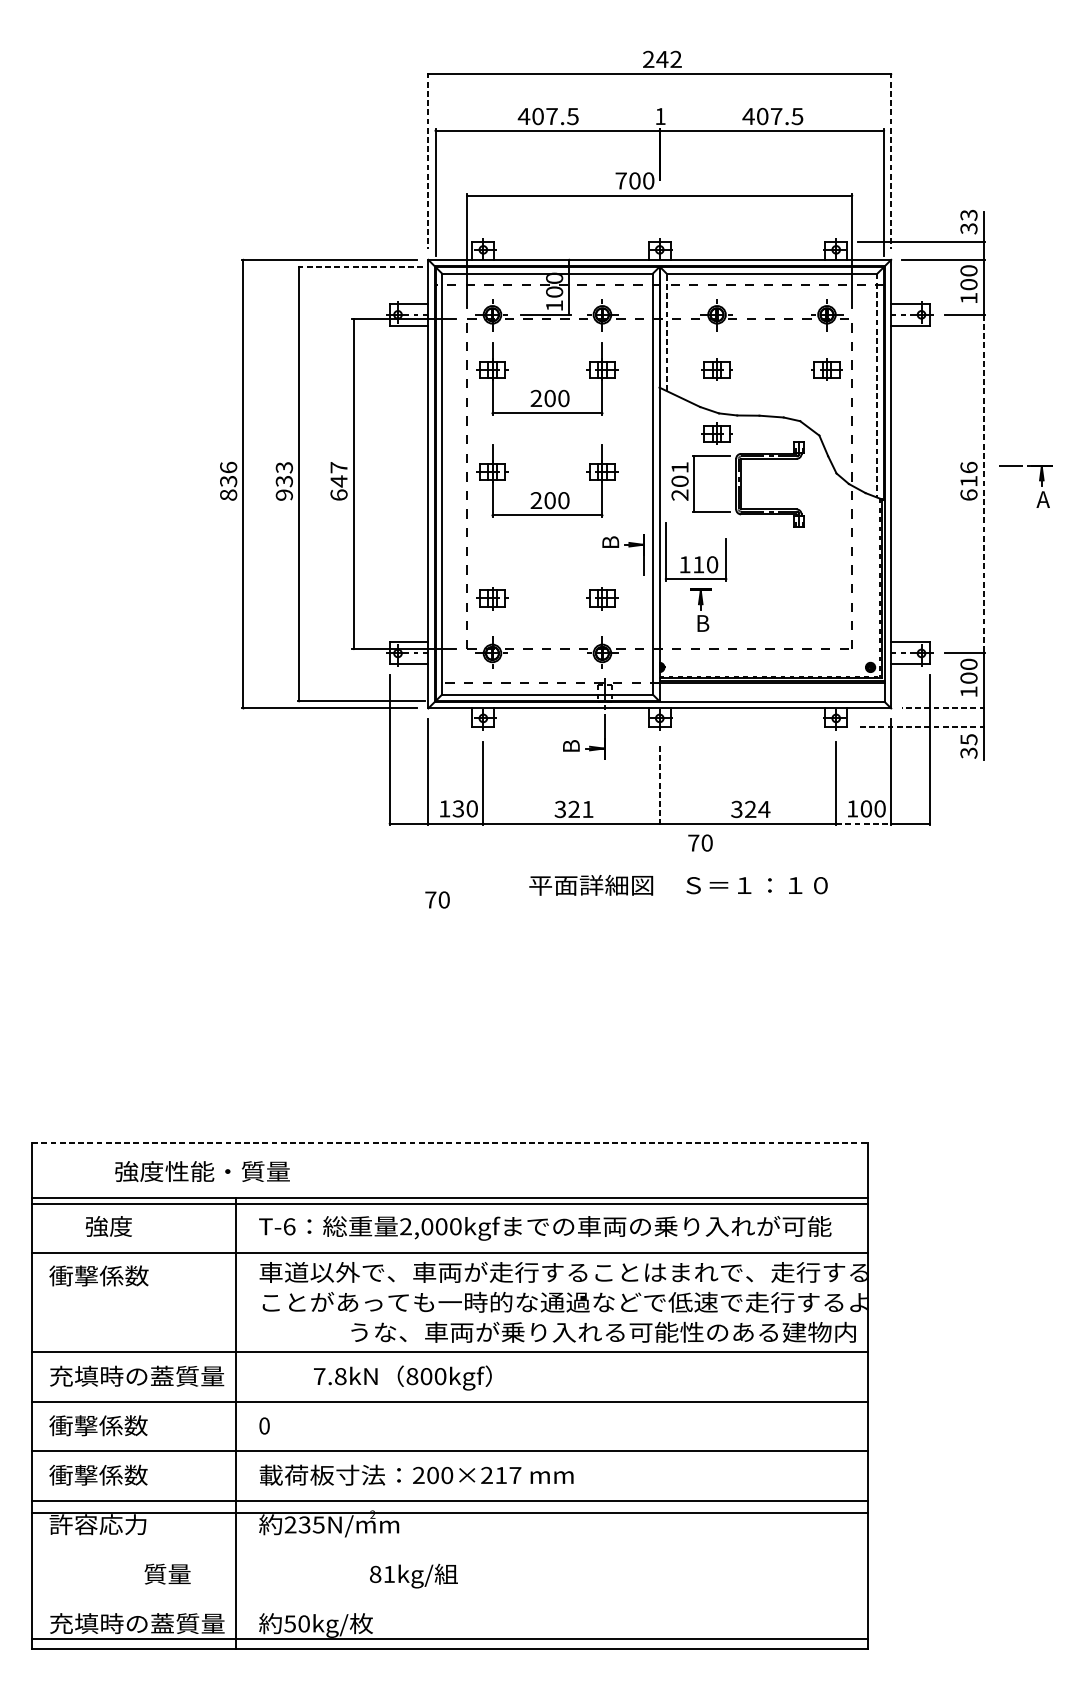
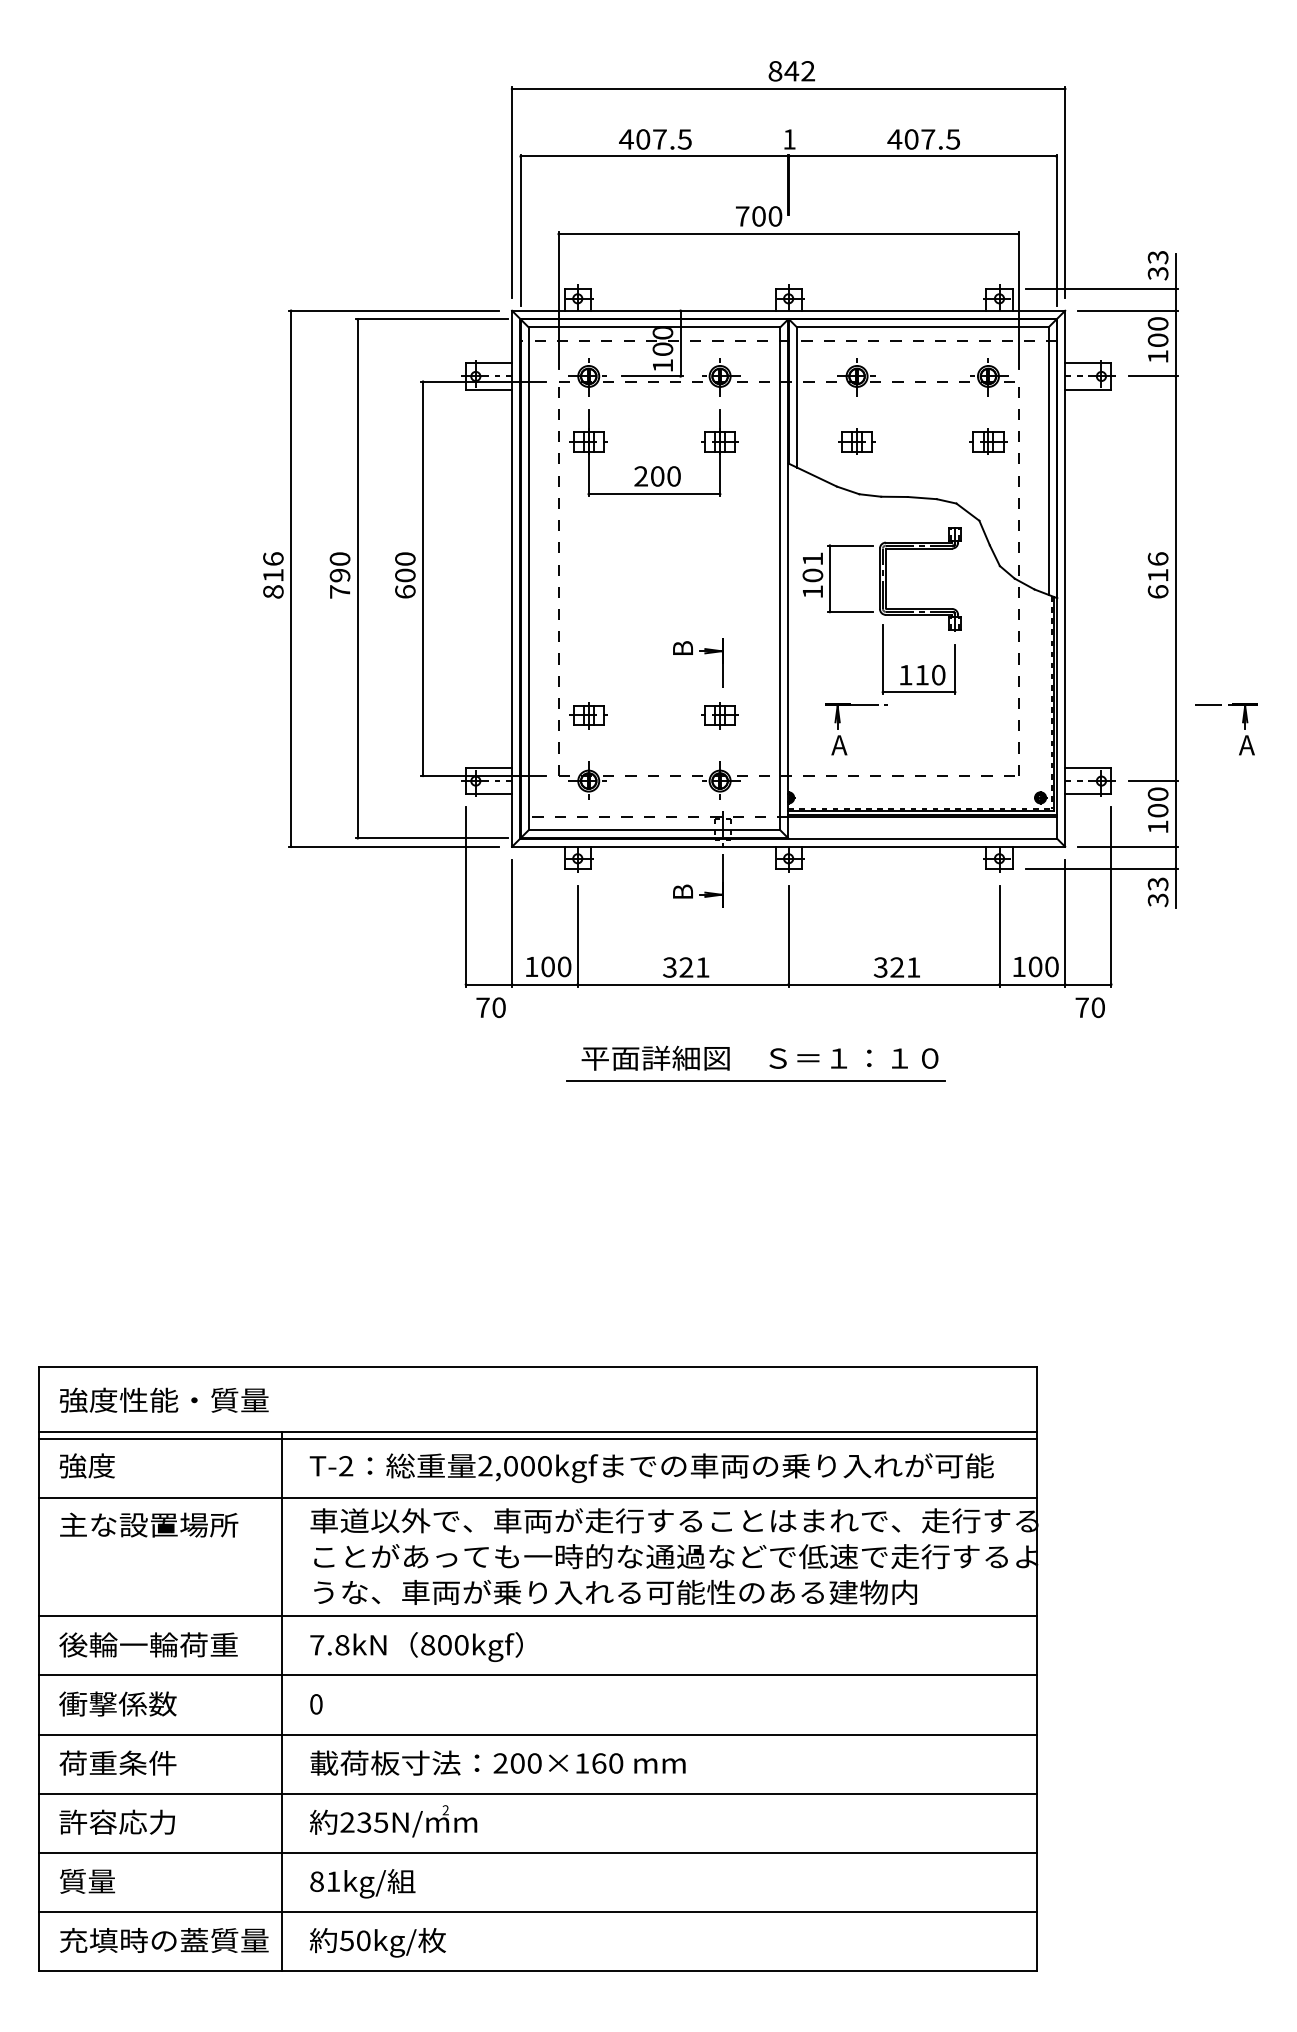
text: (648, 59) -> (775, 71), 242 -> 842
line: (428, 160) -> (512, 192), dashed -> solid
line: (891, 160) -> (1065, 192), dashed -> solid
line: (360, 267) -> (431, 319), dashed -> solid
line: (666, 331) -> (796, 396), dashed -> solid
line: (877, 385) -> (1048, 461), dashed -> solid
part: (716, 433) -> (856, 518), removed
text: (339, 474) -> (405, 567), 647 -> 600
text: (228, 481) -> (273, 575), 836 -> 816
text: (283, 481) -> (339, 575), 933 -> 790
part: (1039, 481) -> (1242, 723), moved
line: (983, 484) -> (1175, 579), dashed -> solid
part: (548, 492) -> (655, 588), removed
text: (679, 494) -> (812, 591), 201 -> 101
part: (618, 547) -> (692, 654), moved
part: (697, 556) -> (920, 665), moved
line: (727, 589) -> (869, 704), added
text: (702, 623) -> (839, 745), B -> A
line: (944, 708) -> (1128, 846), dashed -> solid
line: (921, 726) -> (1101, 868), dashed -> solid
text: (968, 739) -> (1157, 883), 35 -> 33
line: (659, 783) -> (788, 936), dashed -> solid
text: (457, 808) -> (547, 966), 130 -> 100
text: (764, 809) -> (913, 967), 324 -> 321
line: (863, 823) -> (1032, 984), dashed -> solid
text: (699, 842) -> (1089, 1007), moved
text: (678, 884) -> (759, 1057), moved
text: (437, 899) -> (490, 1007), moved
line: (632, 903) -> (755, 1080), added
line: (450, 1143) -> (538, 1366), dashed -> solid
text: (201, 1170) -> (163, 1399), moved
text: (108, 1226) -> (86, 1465), moved
text: (289, 1226) -> (346, 1466), T-6 -> T-2
text: (124, 1275) -> (148, 1524), 衝撃係数 -> 主な設置場所
text: (603, 1331) -> (615, 1591), moved
text: (136, 1375) -> (163, 1644), 充填時の蓋質量 -> 後輪一輪荷重
text: (402, 1377) -> (416, 1646), moved
text: (98, 1474) -> (117, 1762), 衝撃係数 -> 荷重条件
text: (501, 1475) -> (599, 1763), 200×217 -> 200×160
line: (449, 1513) -> (537, 1852), moved
text: (167, 1574) -> (87, 1881), moved
text: (413, 1575) -> (362, 1883), moved
line: (449, 1638) -> (537, 1911), moved

